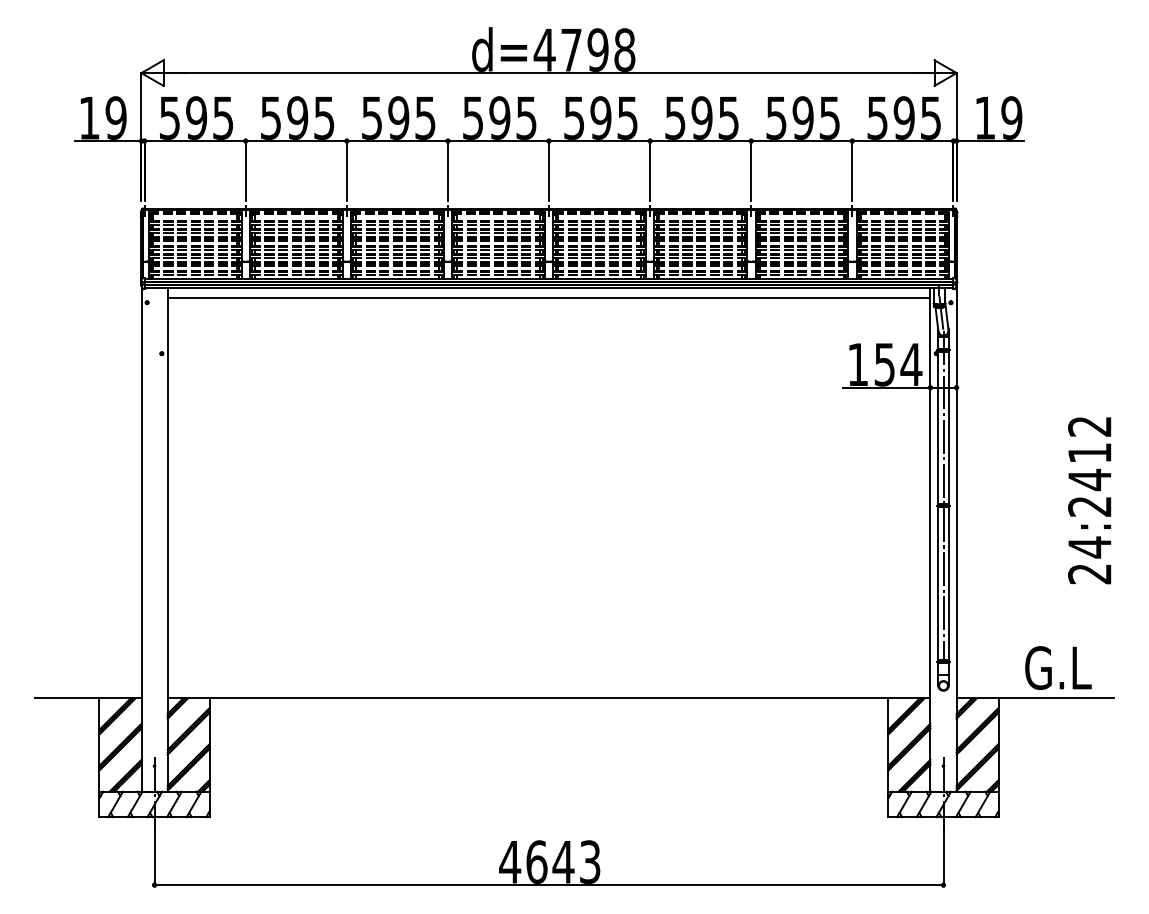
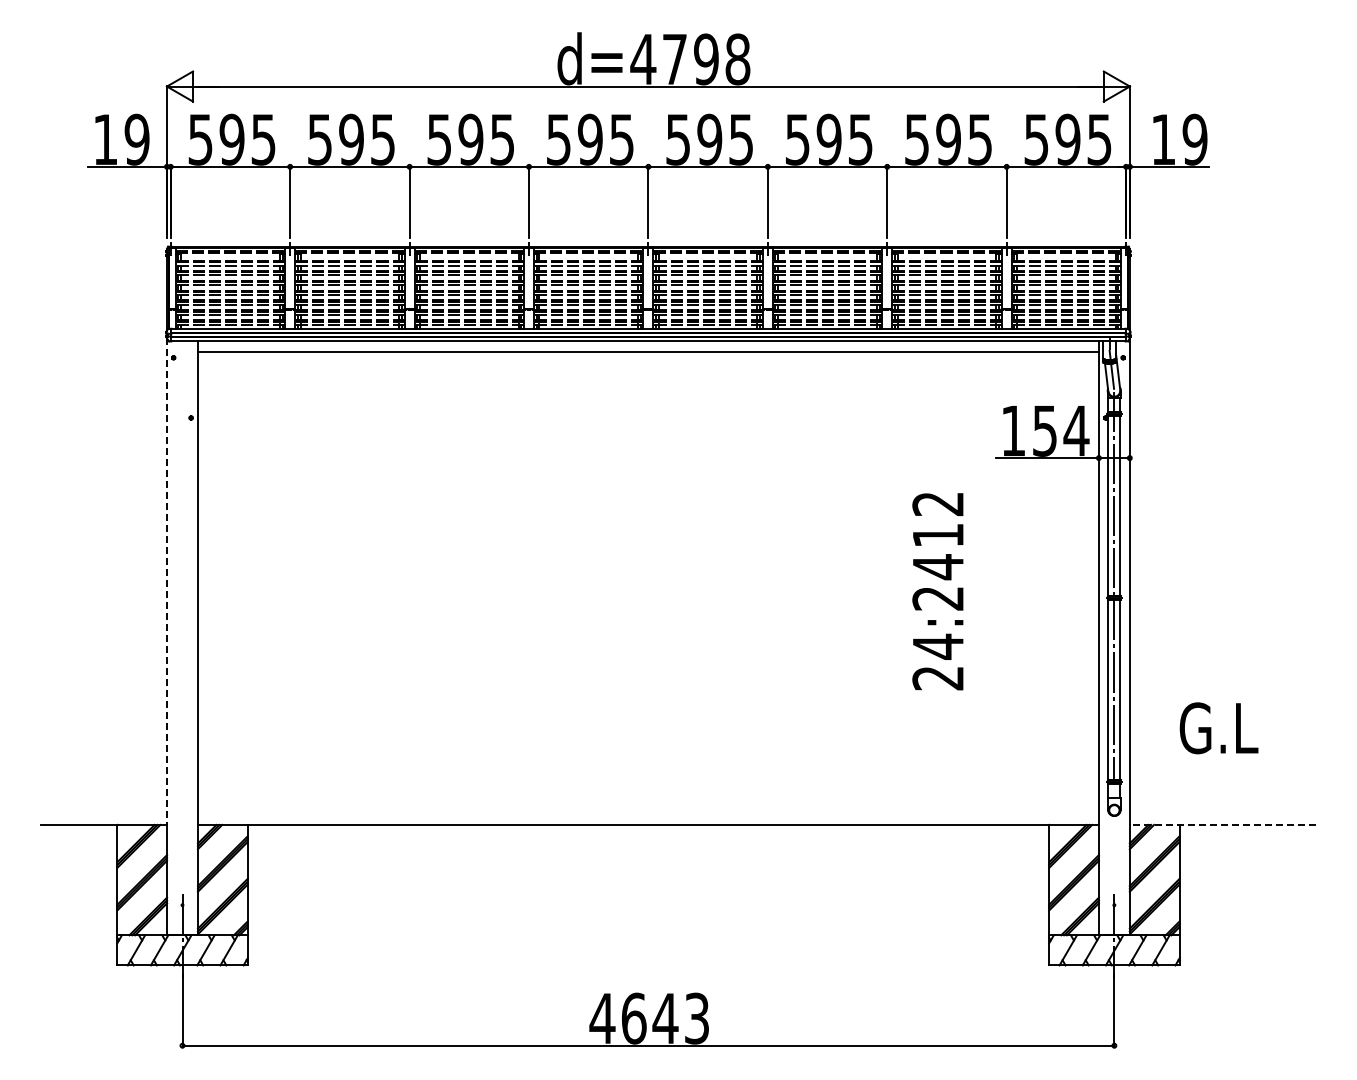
line: (141, 492) -> (167, 582), solid -> dashed
text: (1089, 500) -> (937, 591), moved
text: (1057, 668) -> (1218, 728), moved
line: (1035, 697) -> (1222, 824), solid -> dashed

